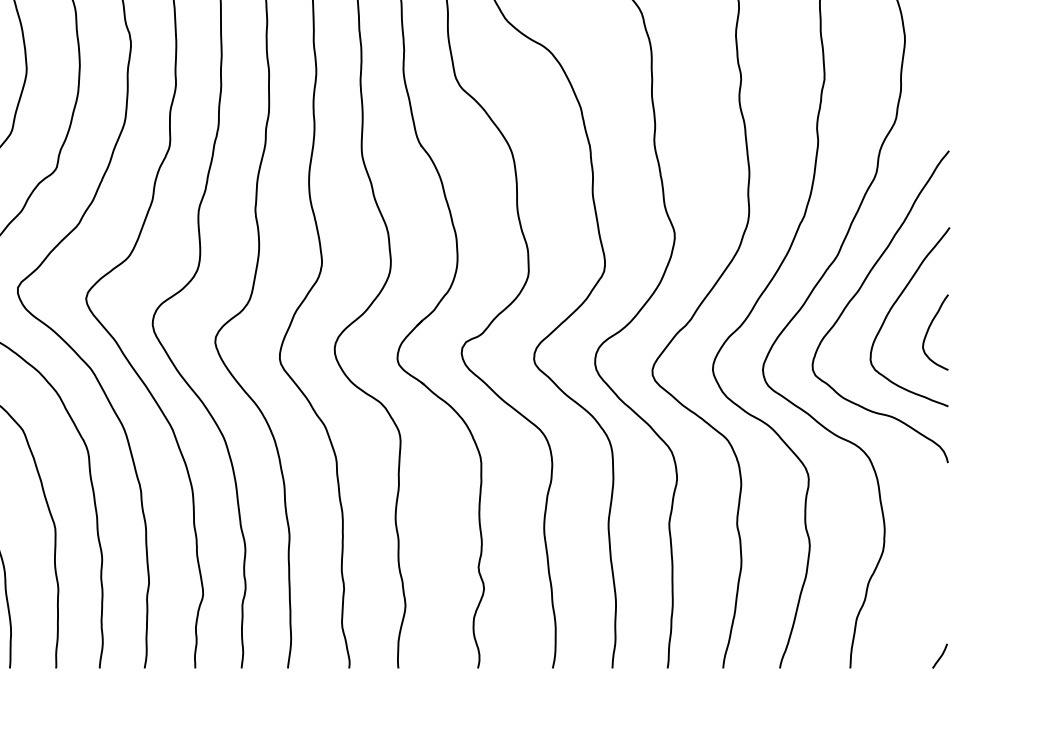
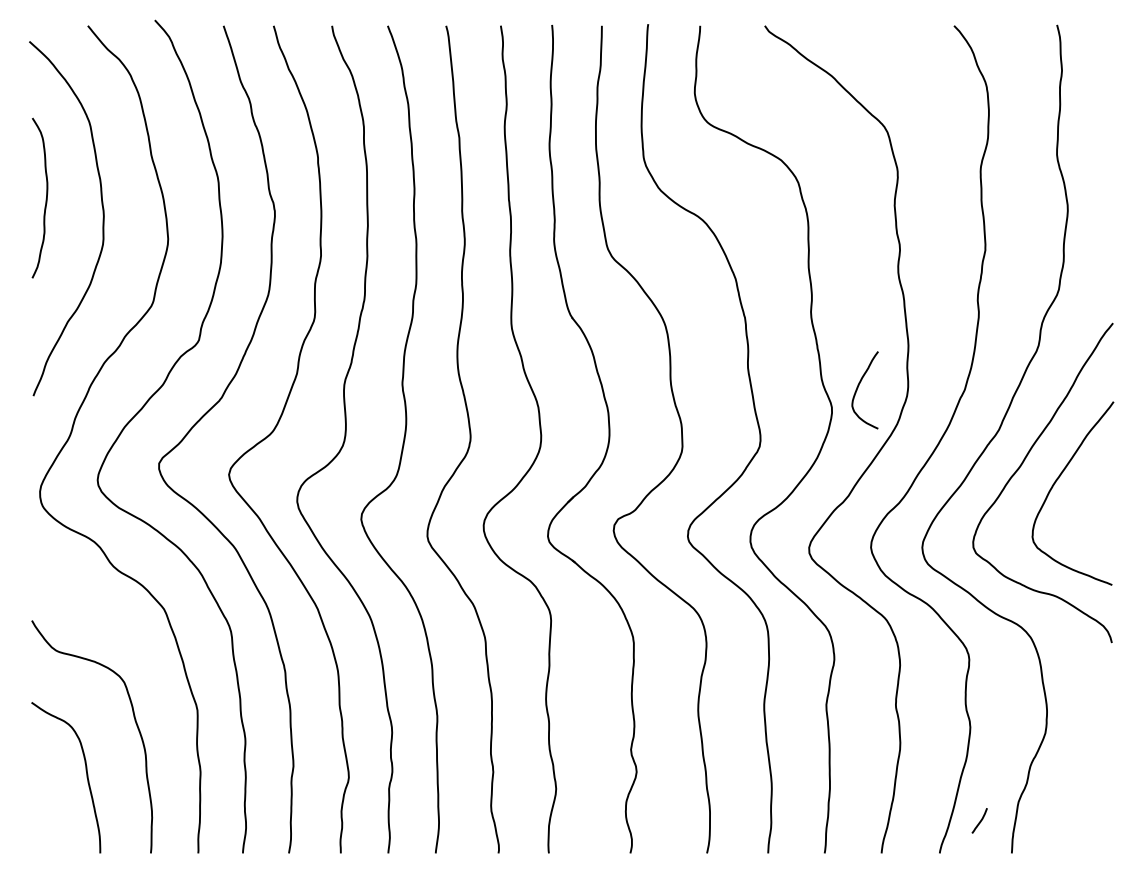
curve: (929, 330) -> (858, 388), moved
curve: (940, 655) -> (980, 820), moved

